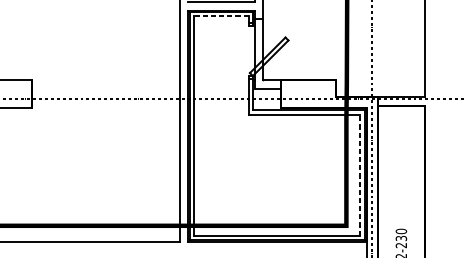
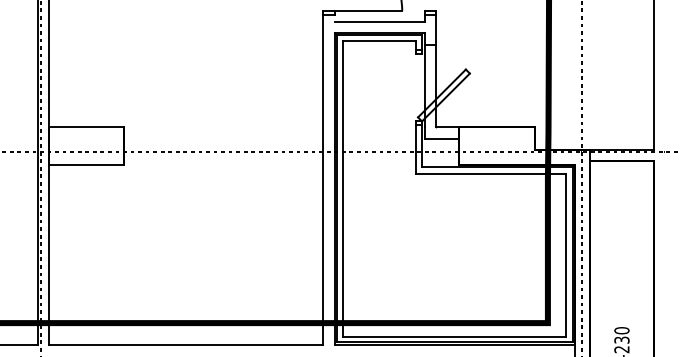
line: (221, 16) -> (379, 41), dashed -> solid
line: (360, 174) -> (566, 254), dashed -> solid

